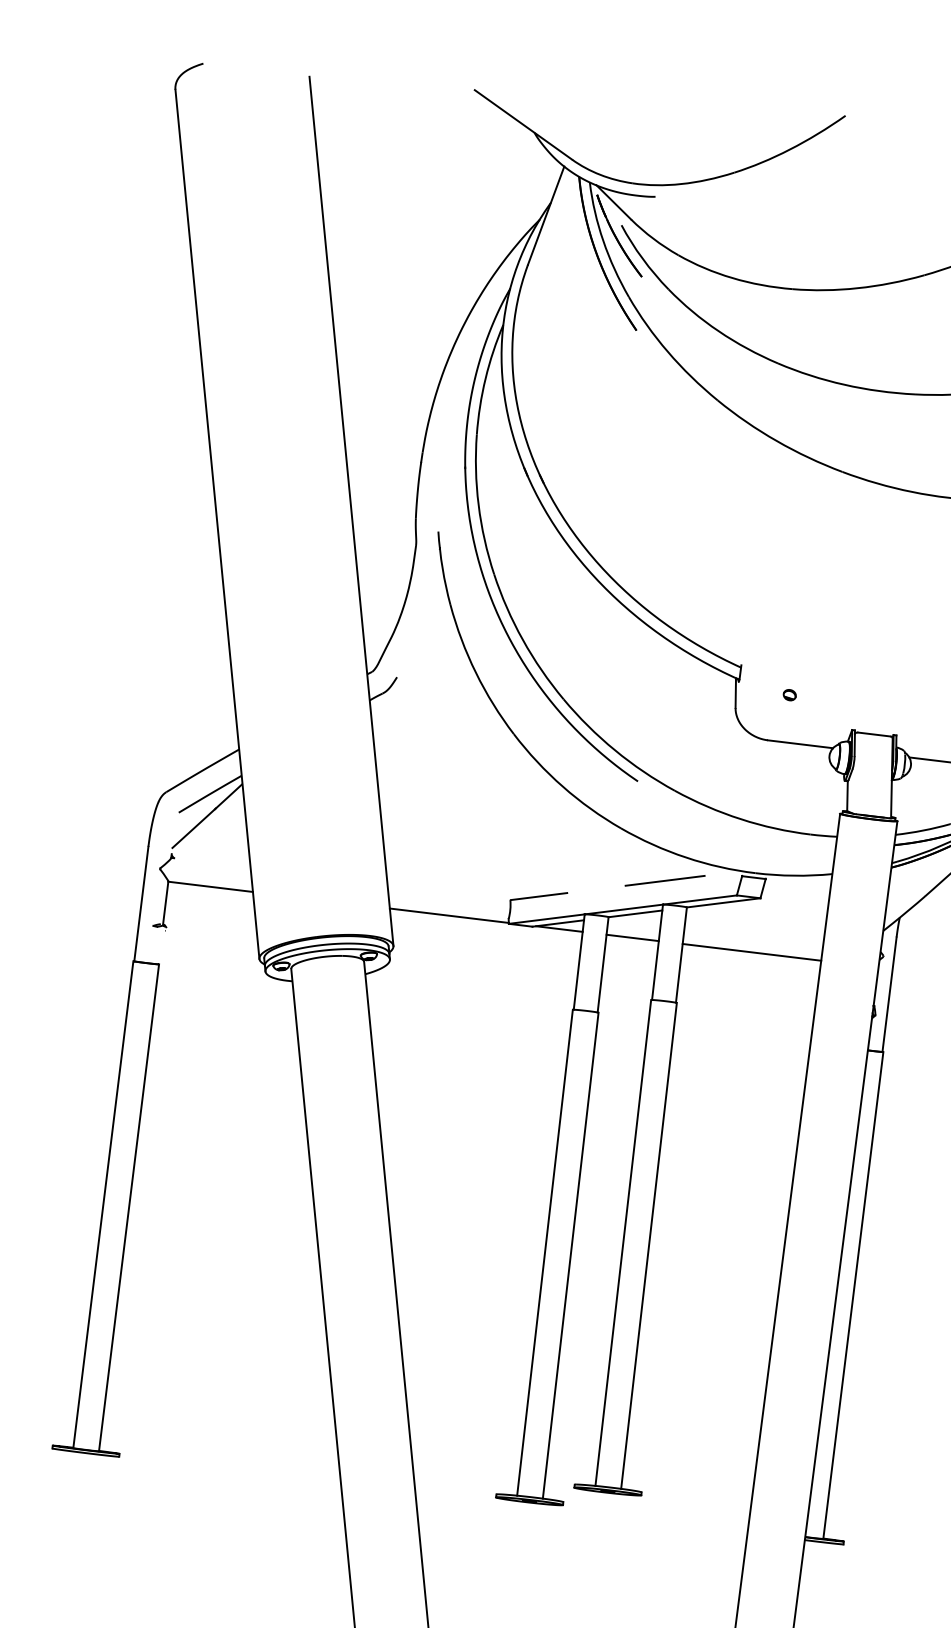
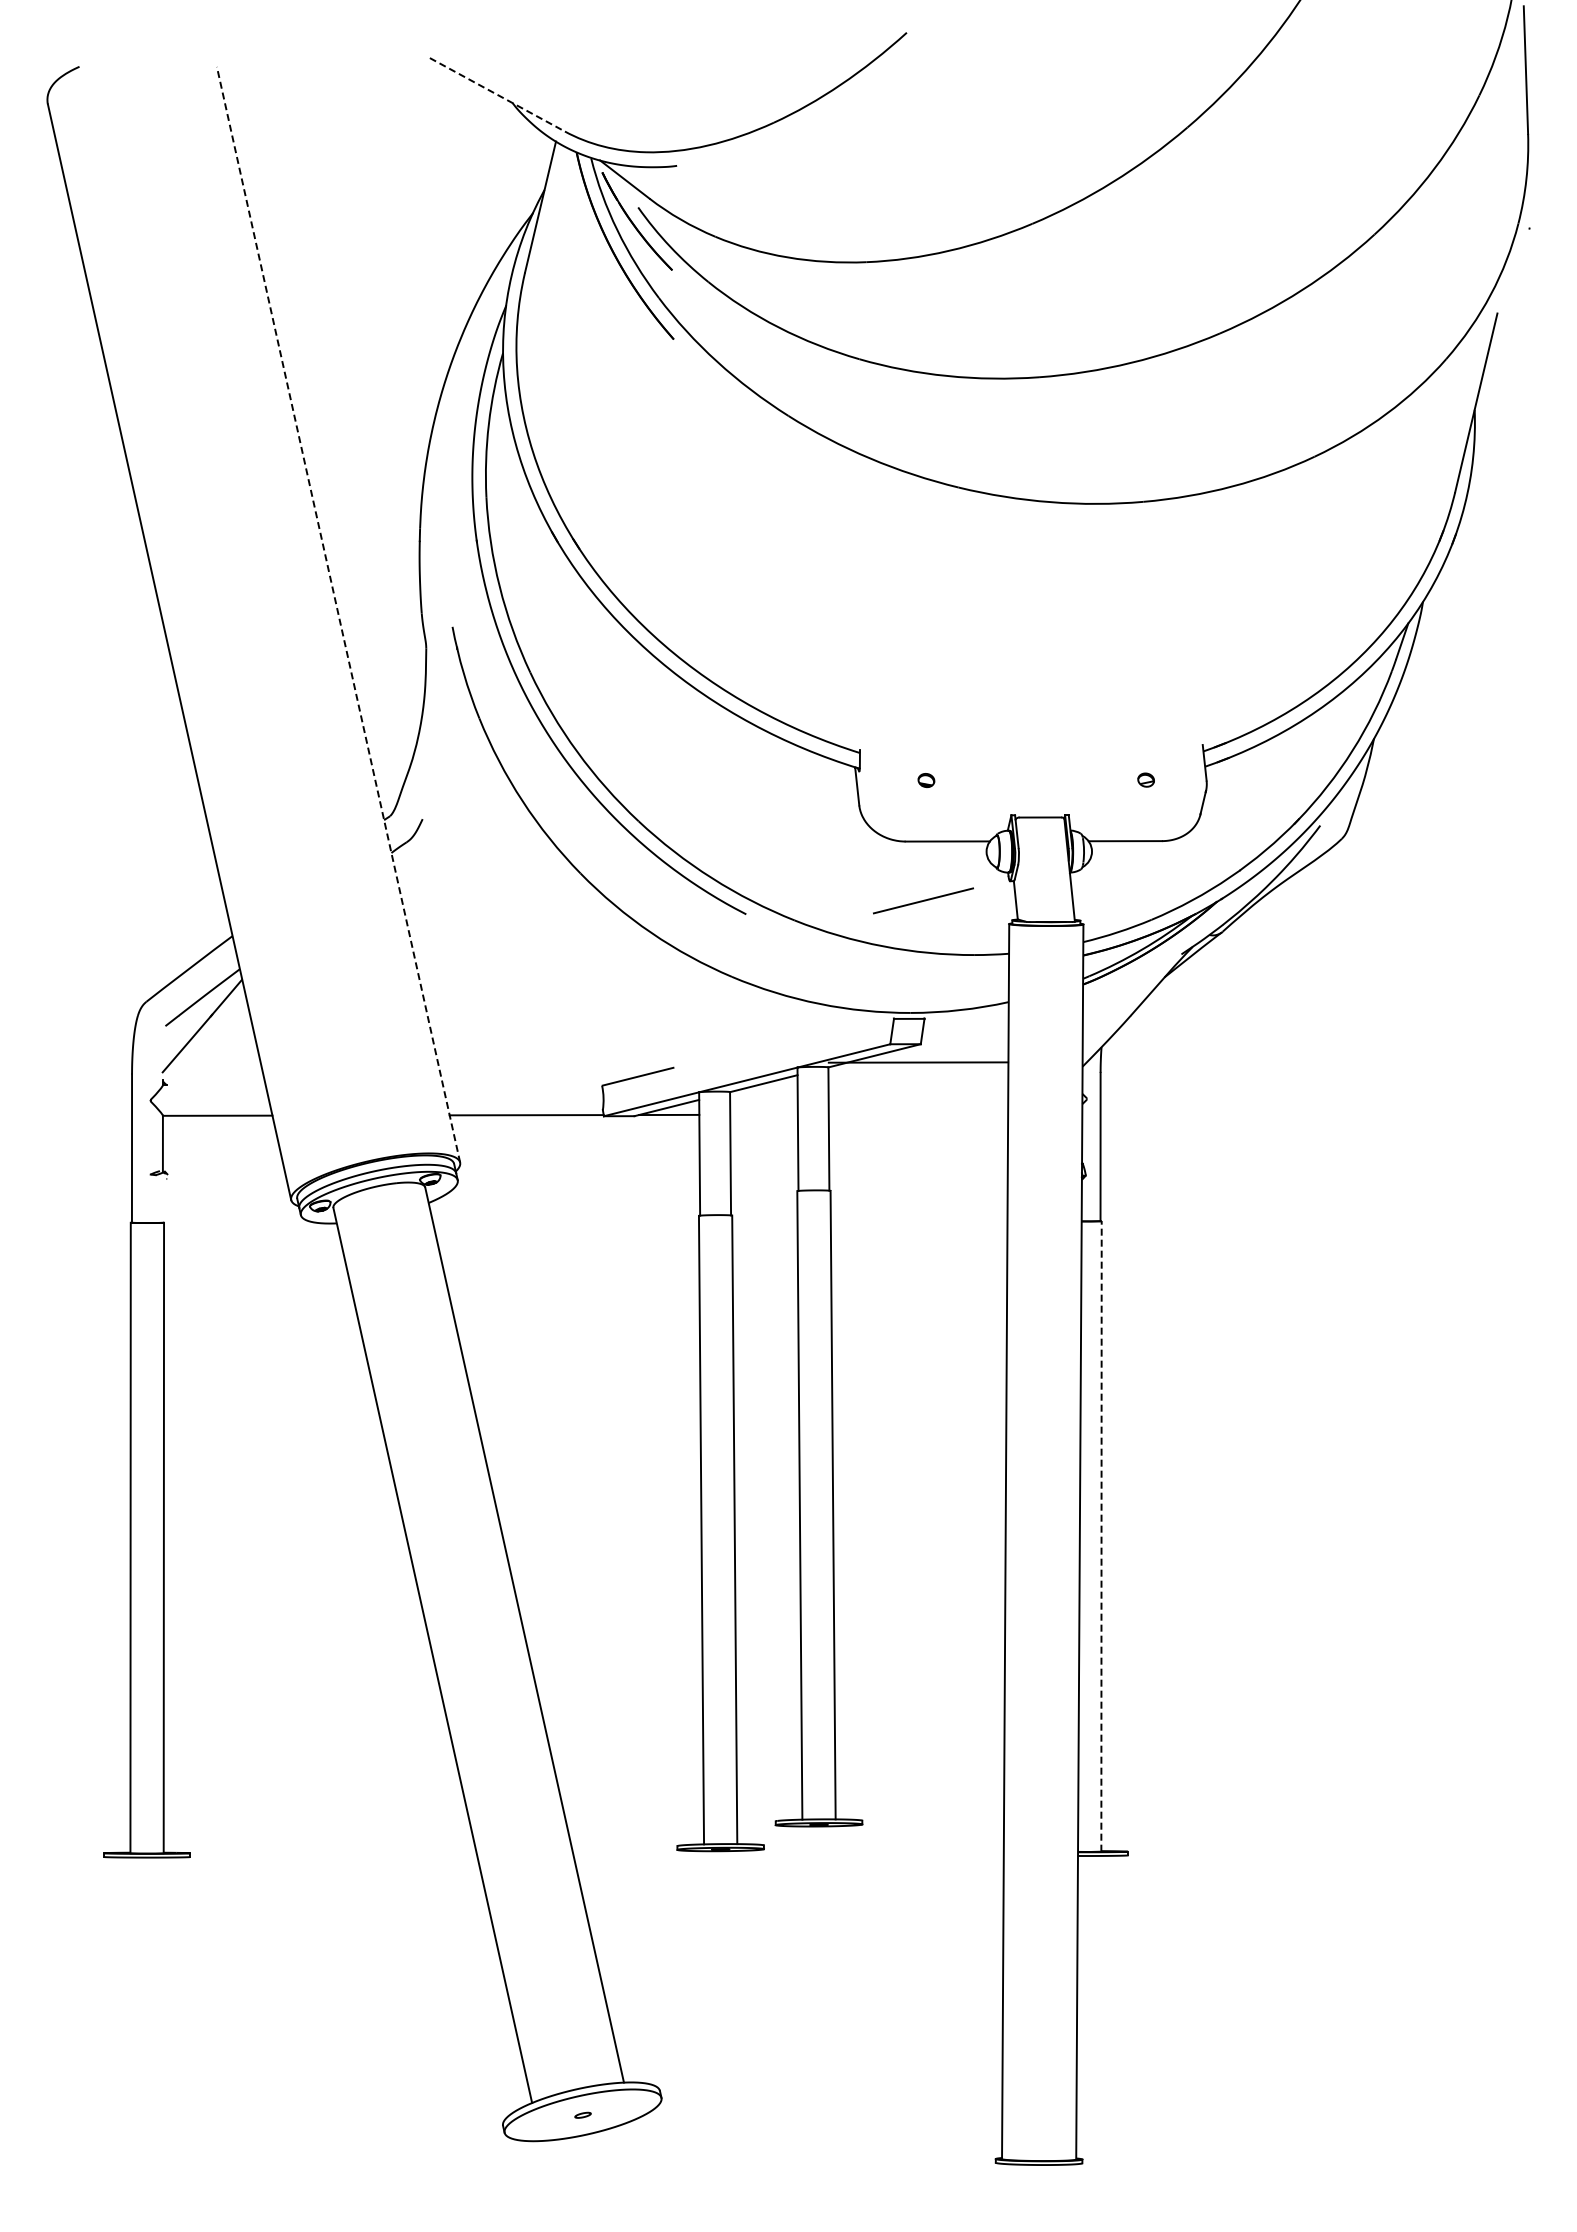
line: (523, 124) -> (497, 94), solid -> dashed
line: (351, 511) -> (338, 614), solid -> dashed
line: (665, 880) -> (923, 900), moved
line: (632, 937) -> (763, 1114), removed
line: (752, 952) -> (918, 1062), moved
line: (853, 1294) -> (1101, 1535), solid -> dashed

